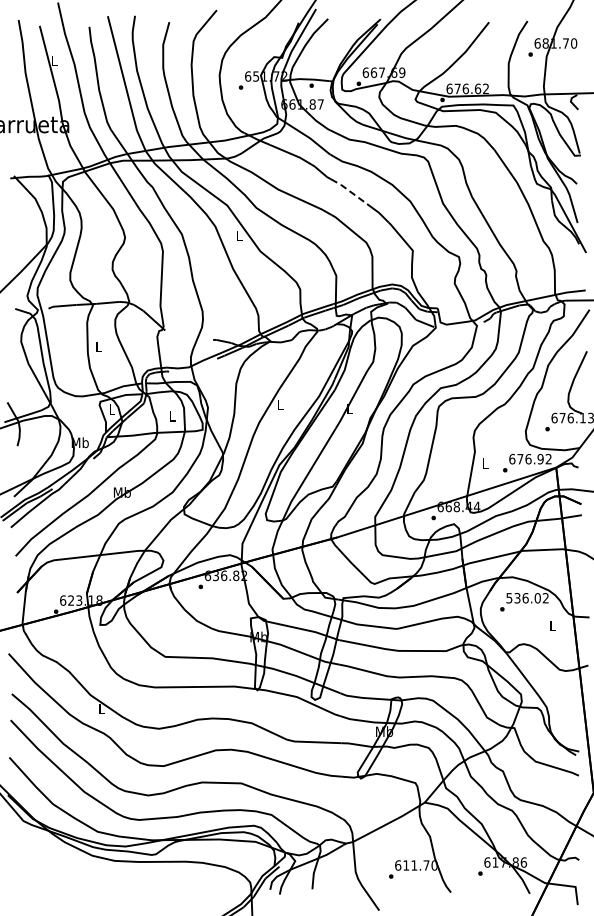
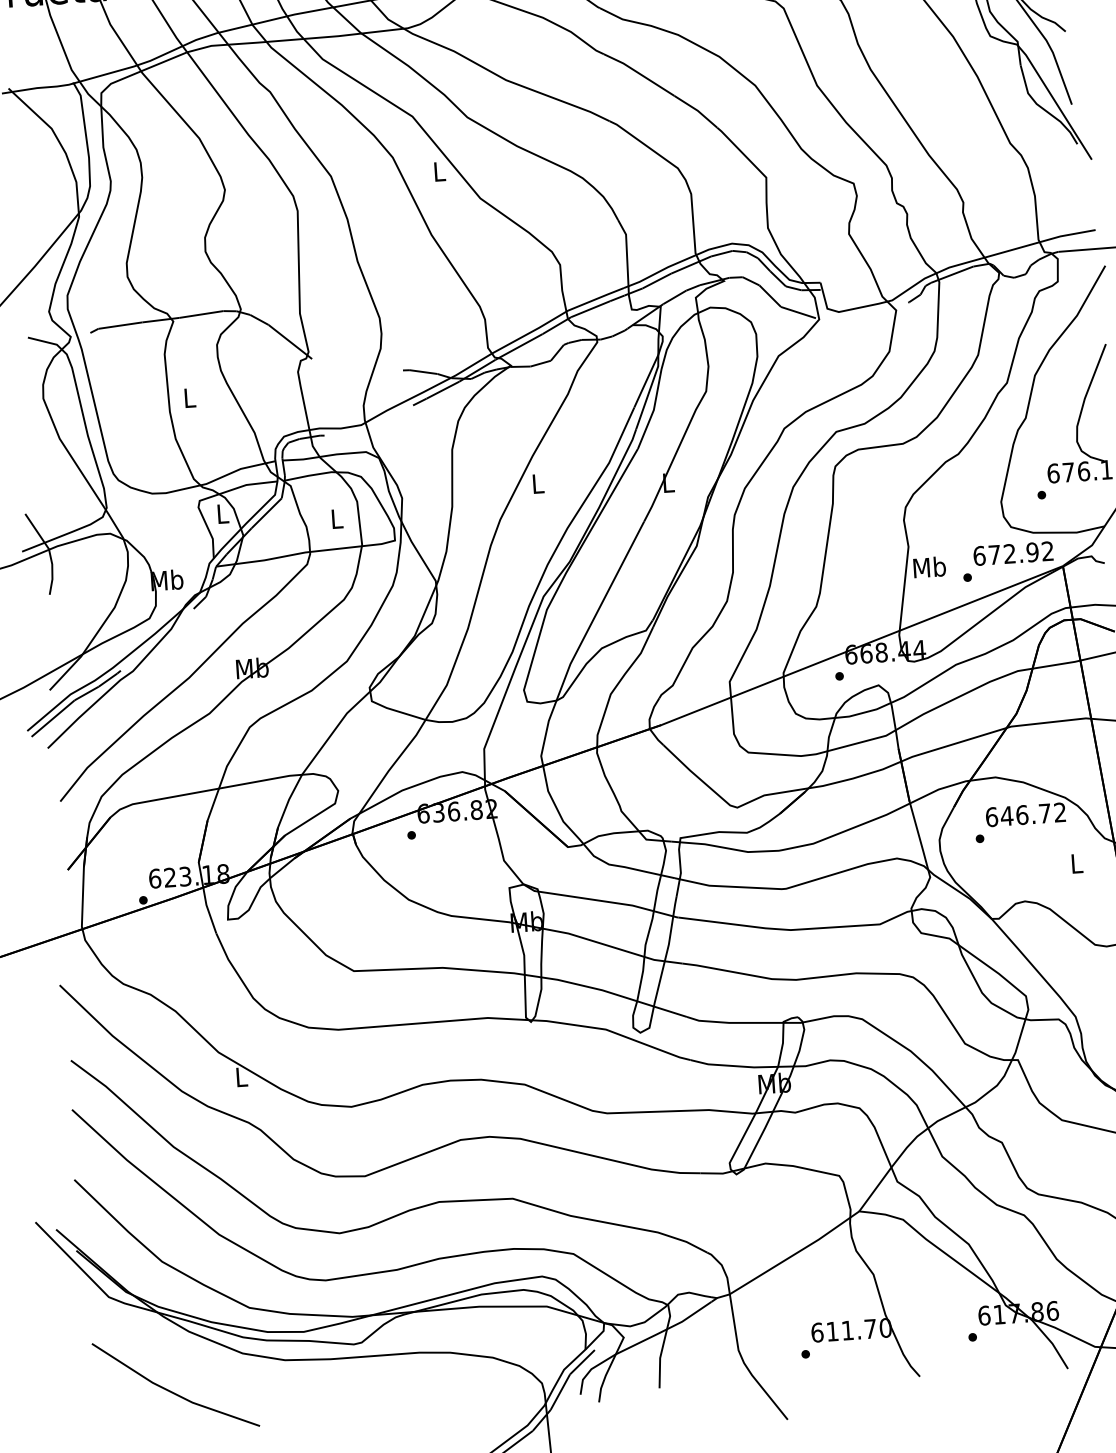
line: (349, 190) -> (639, 72), dashed -> solid
text: (528, 458) -> (1009, 552), 676.92 -> 672.92
text: (485, 463) -> (929, 567), L -> Mb
text: (523, 598) -> (1018, 815), 536.02 -> 646.72
line: (53, 872) -> (171, 1389), added

